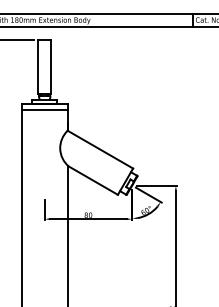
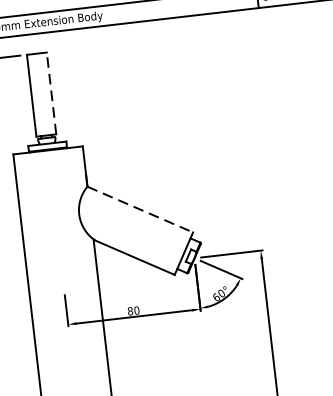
line: (51, 66) -> (51, 92), solid -> dashed
line: (44, 109) -> (48, 158), removed
line: (100, 149) -> (140, 209), solid -> dashed

